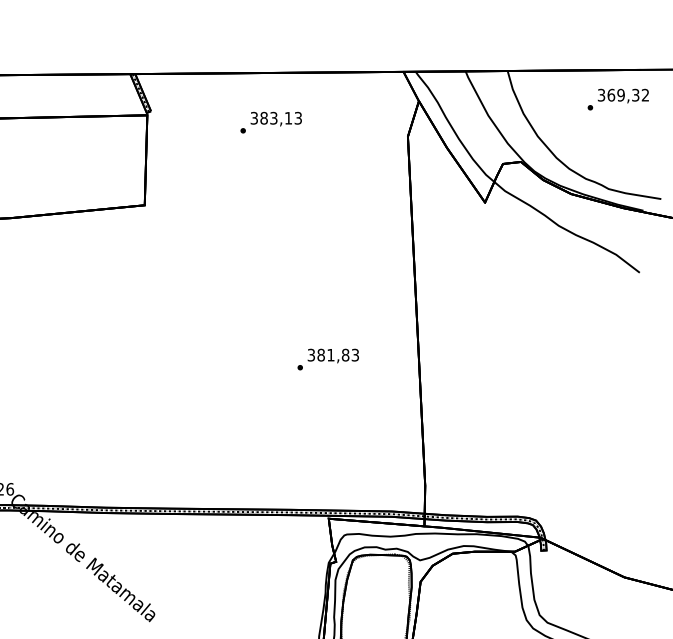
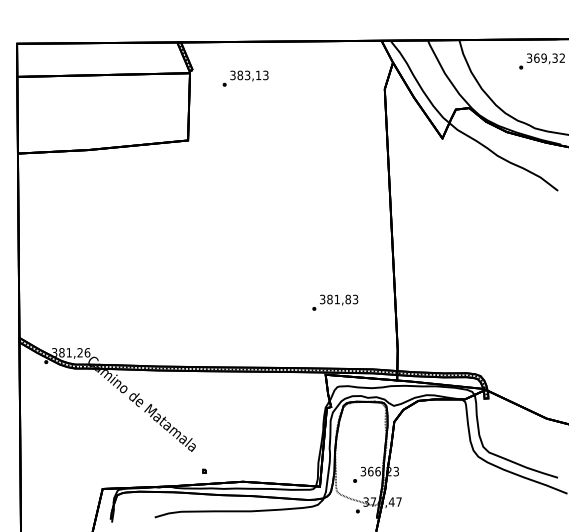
text: (271, 122) -> (245, 78), moved
text: (328, 359) -> (335, 302), moved

